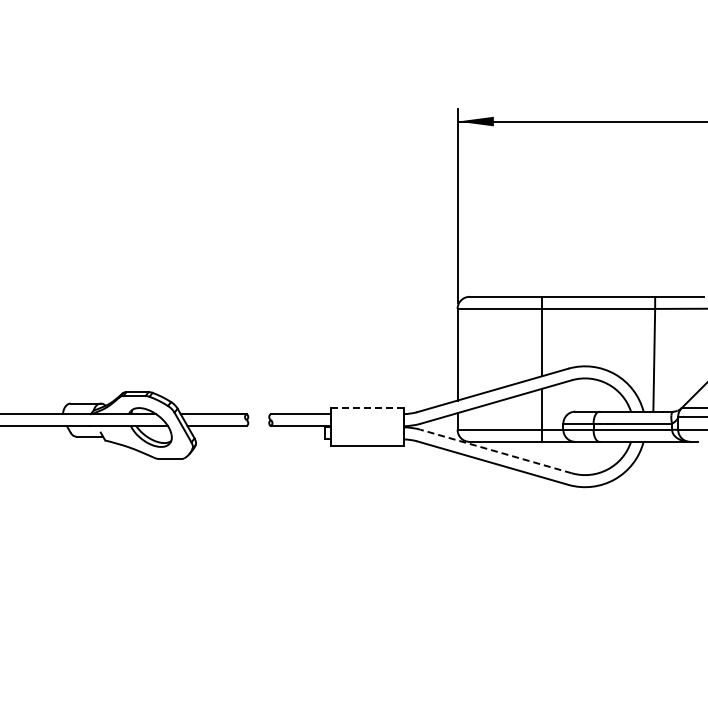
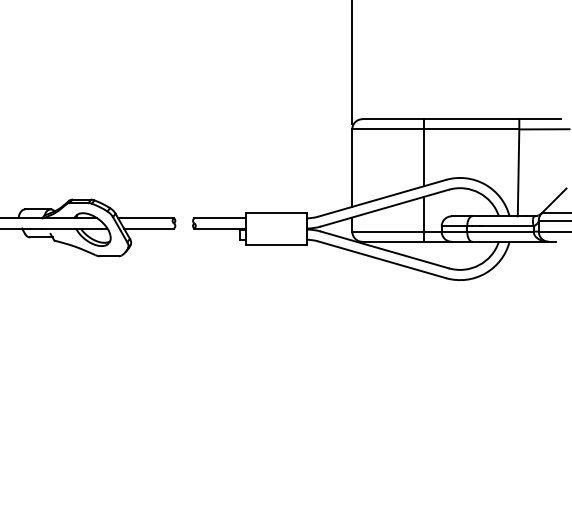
line: (367, 408) -> (276, 213), dashed -> solid
line: (496, 451) -> (385, 249), dashed -> solid

